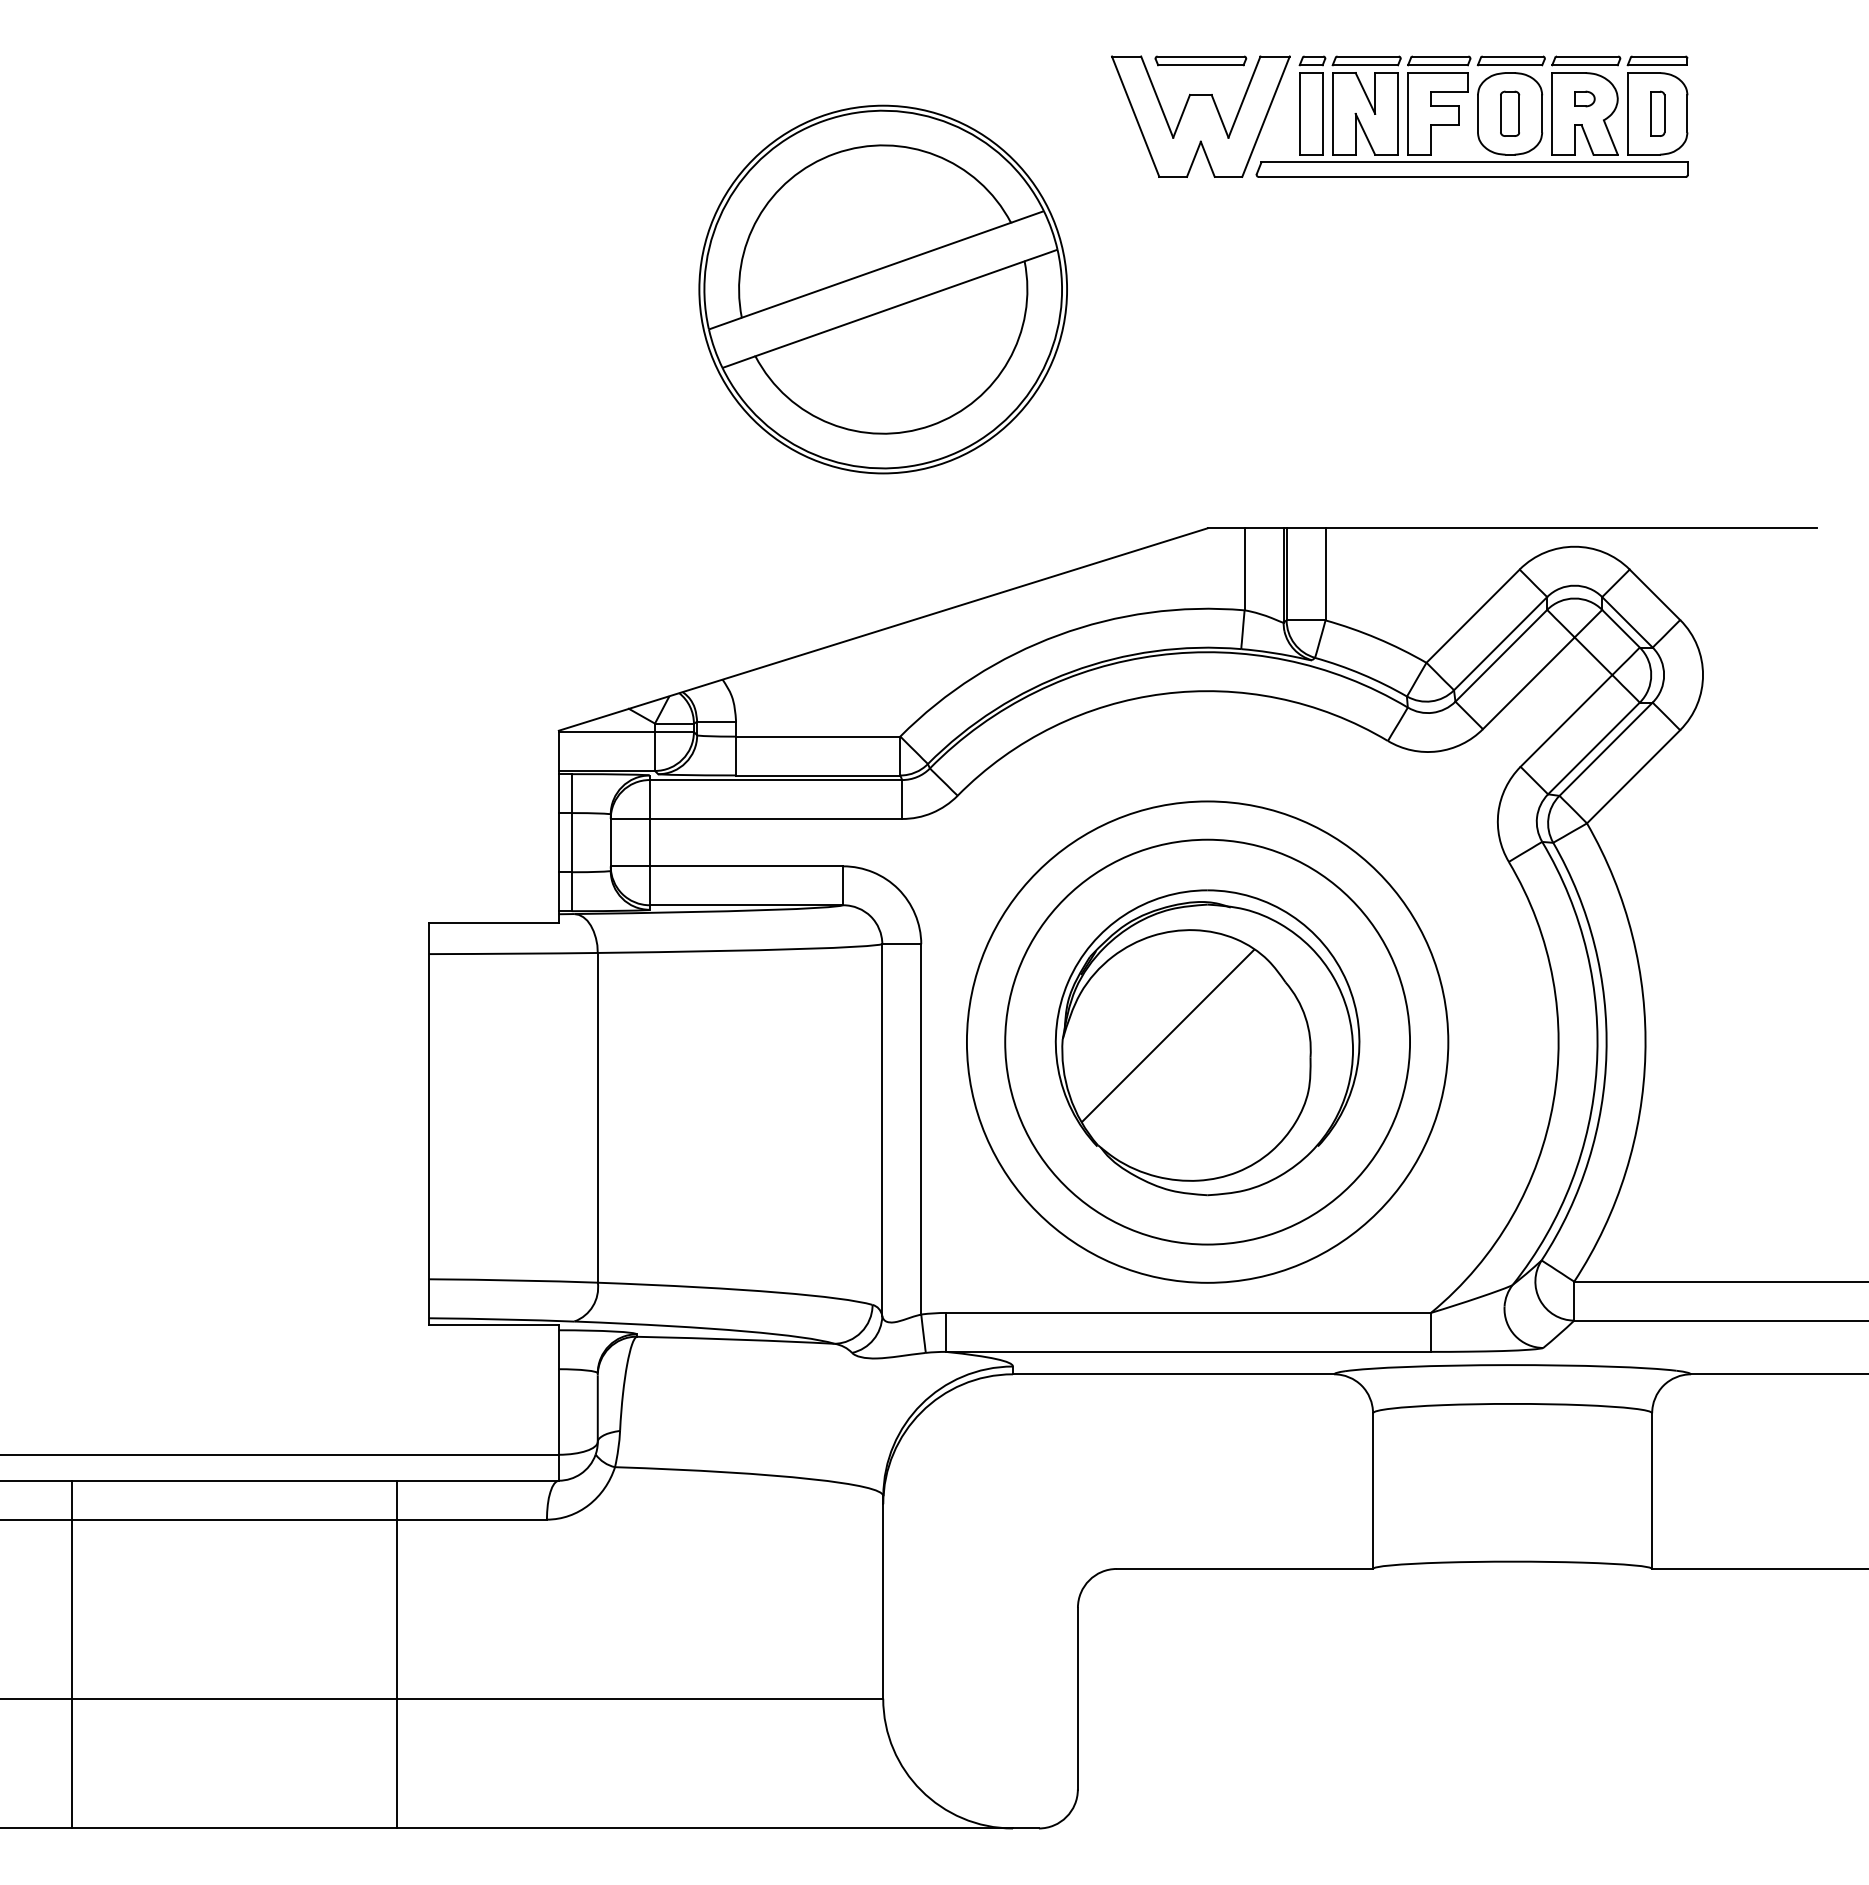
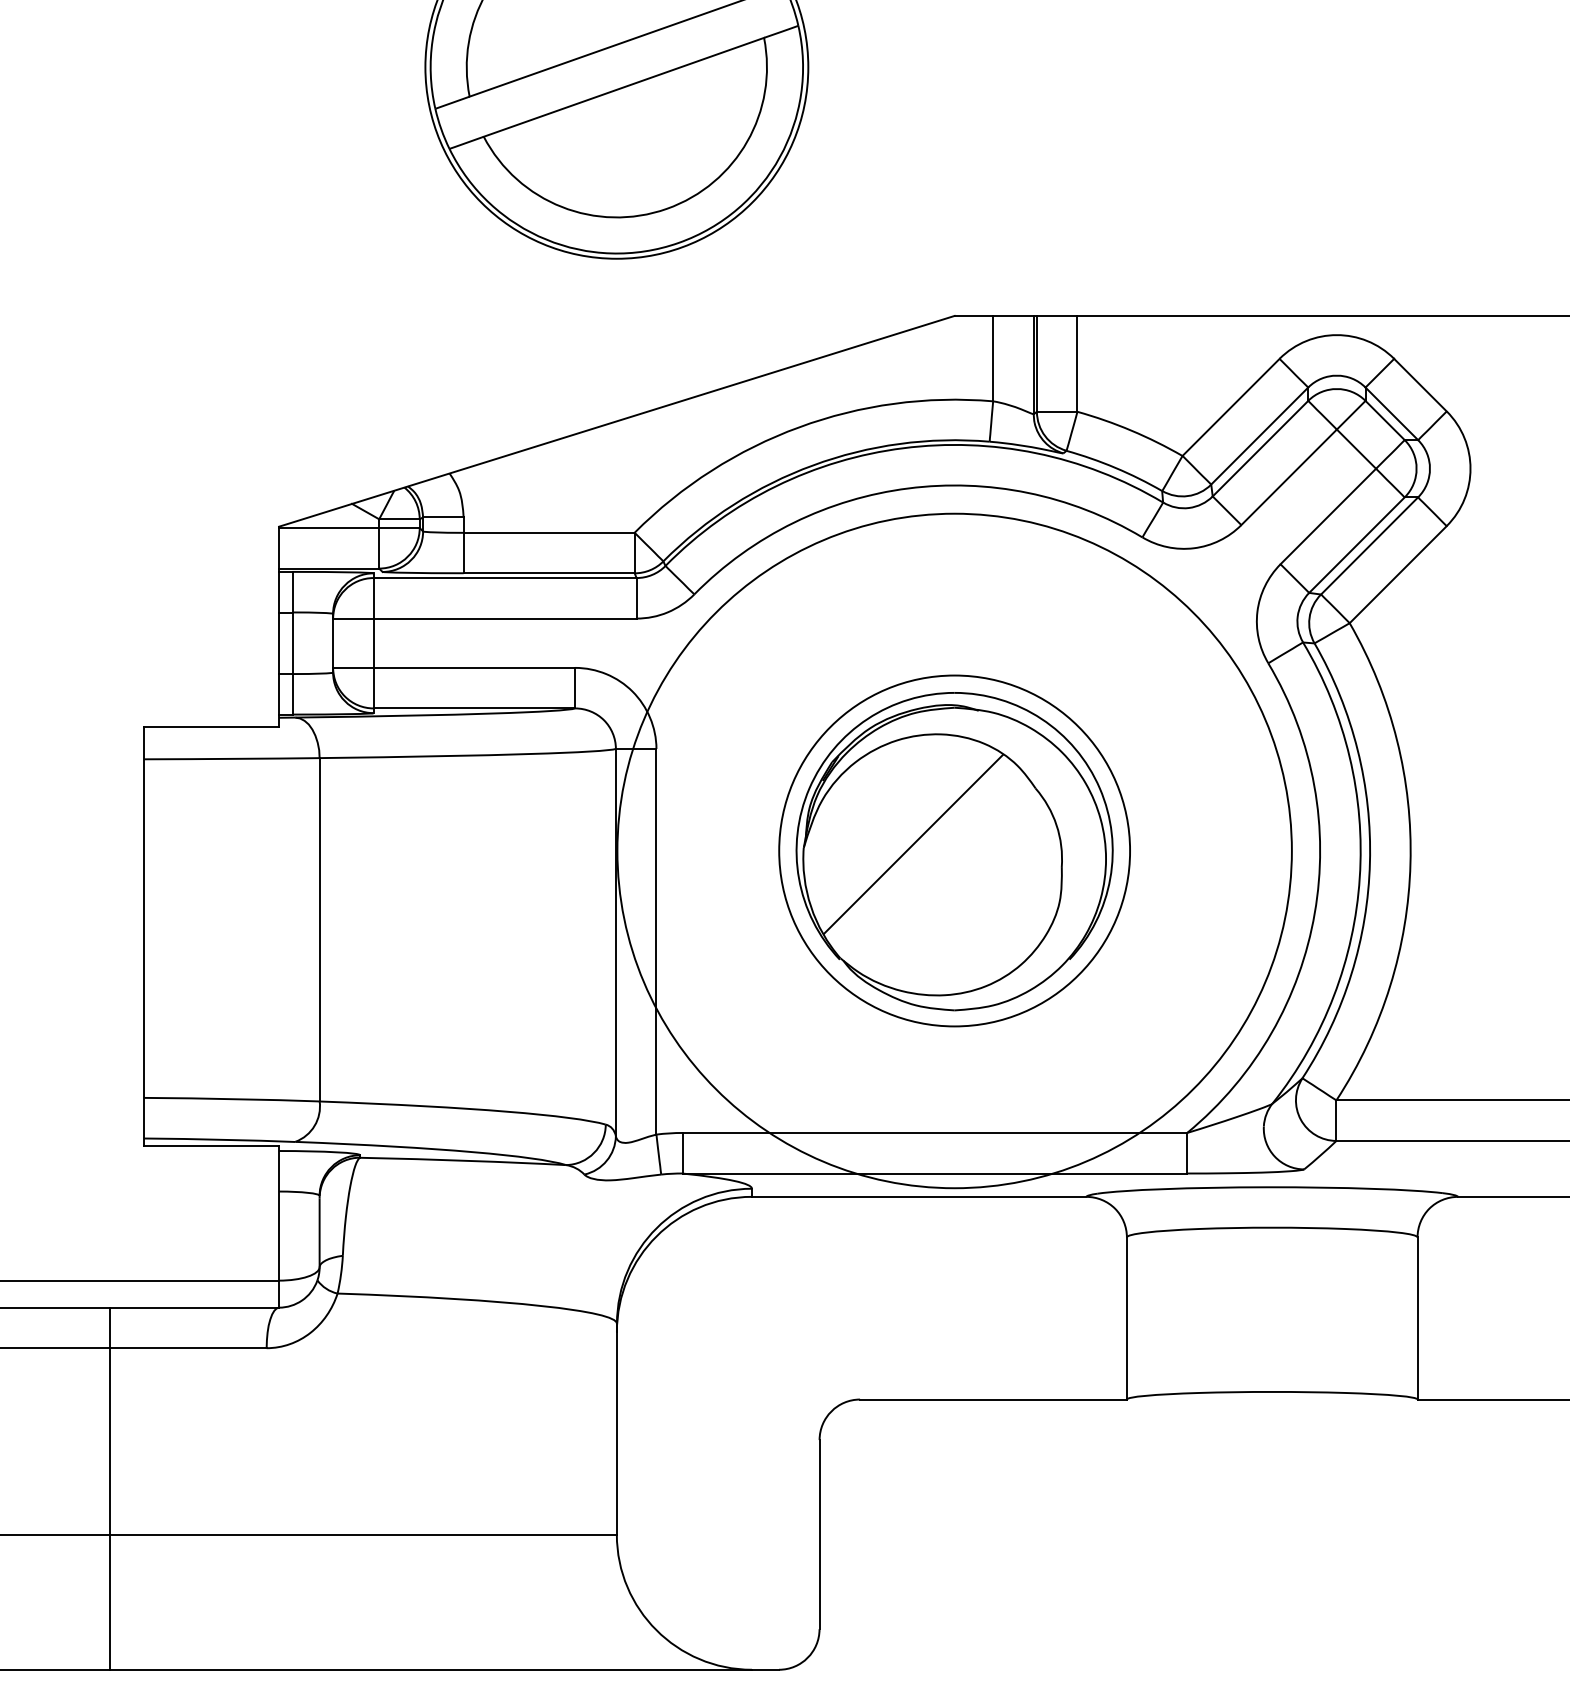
circle: (1207, 1041) -> (954, 850), size x0.7
circle: (1207, 1041) -> (954, 850), size x1.6

